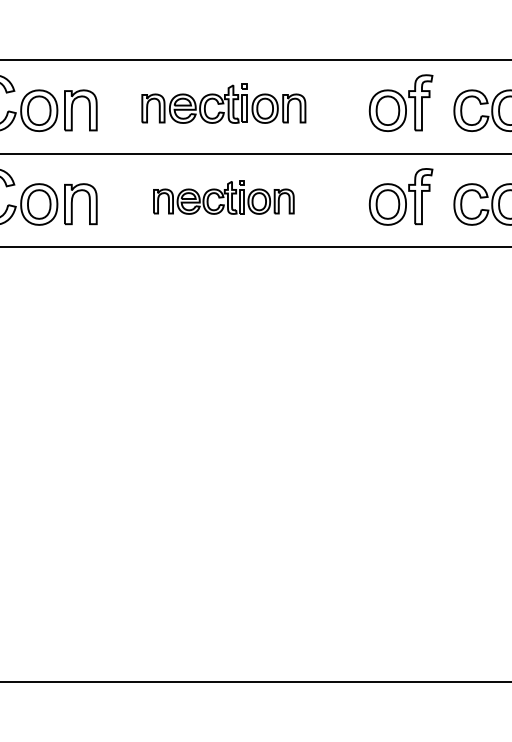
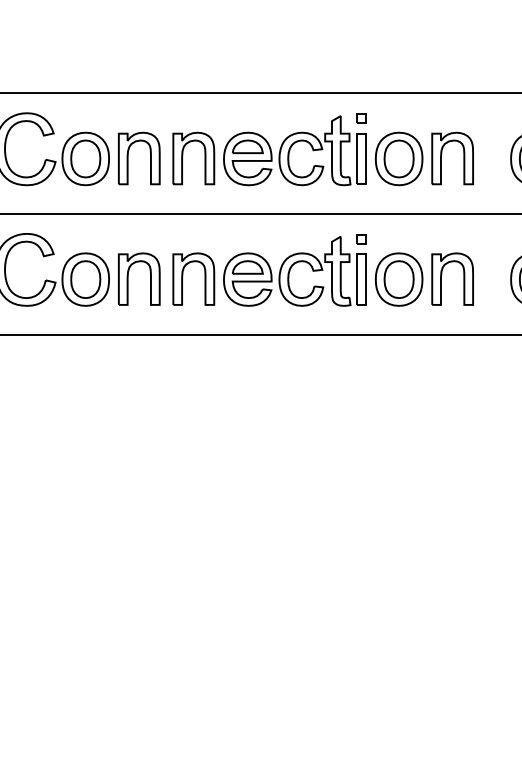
part: (223, 103) -> (322, 149), size x1.43
part: (223, 197) -> (322, 270), size x1.67

